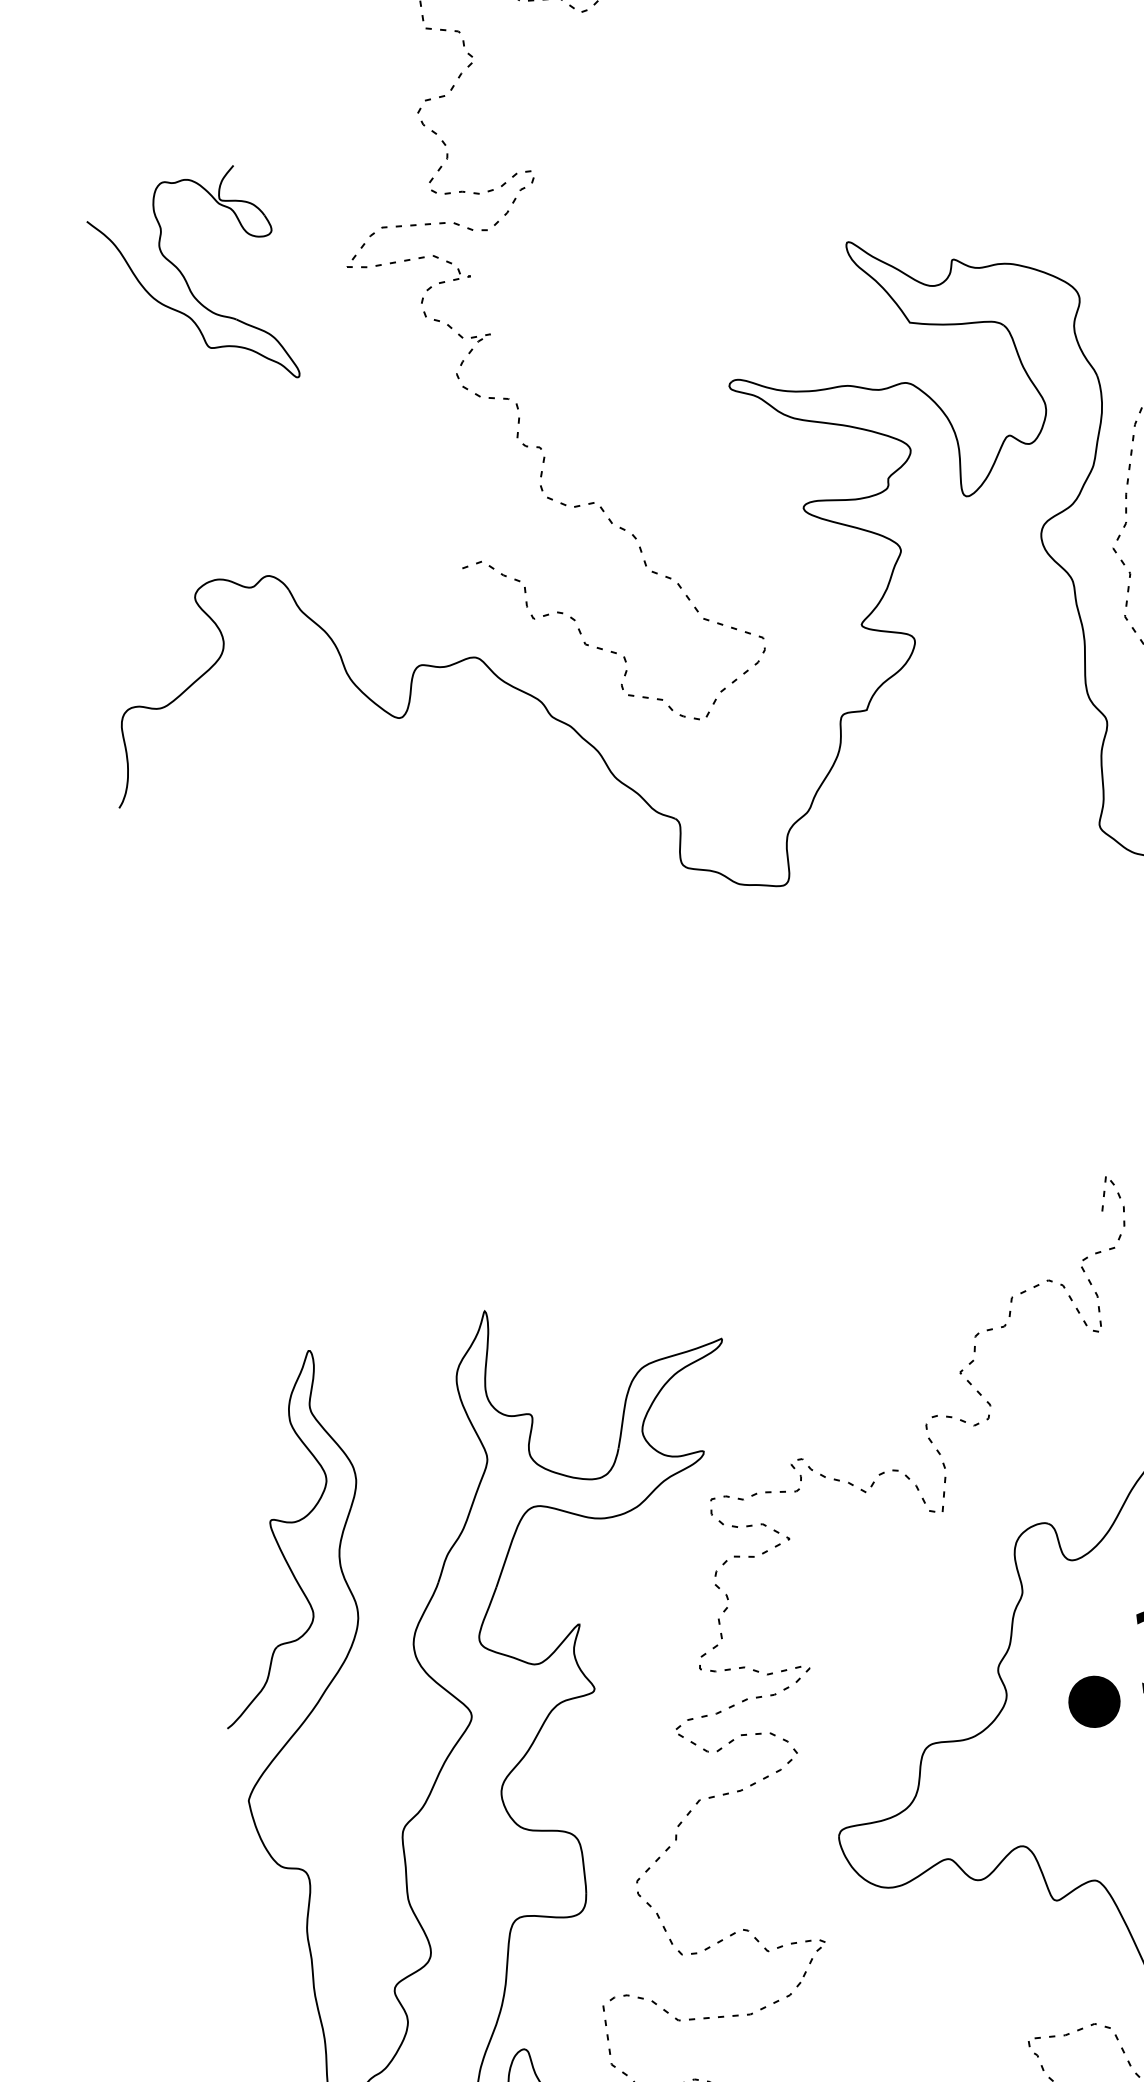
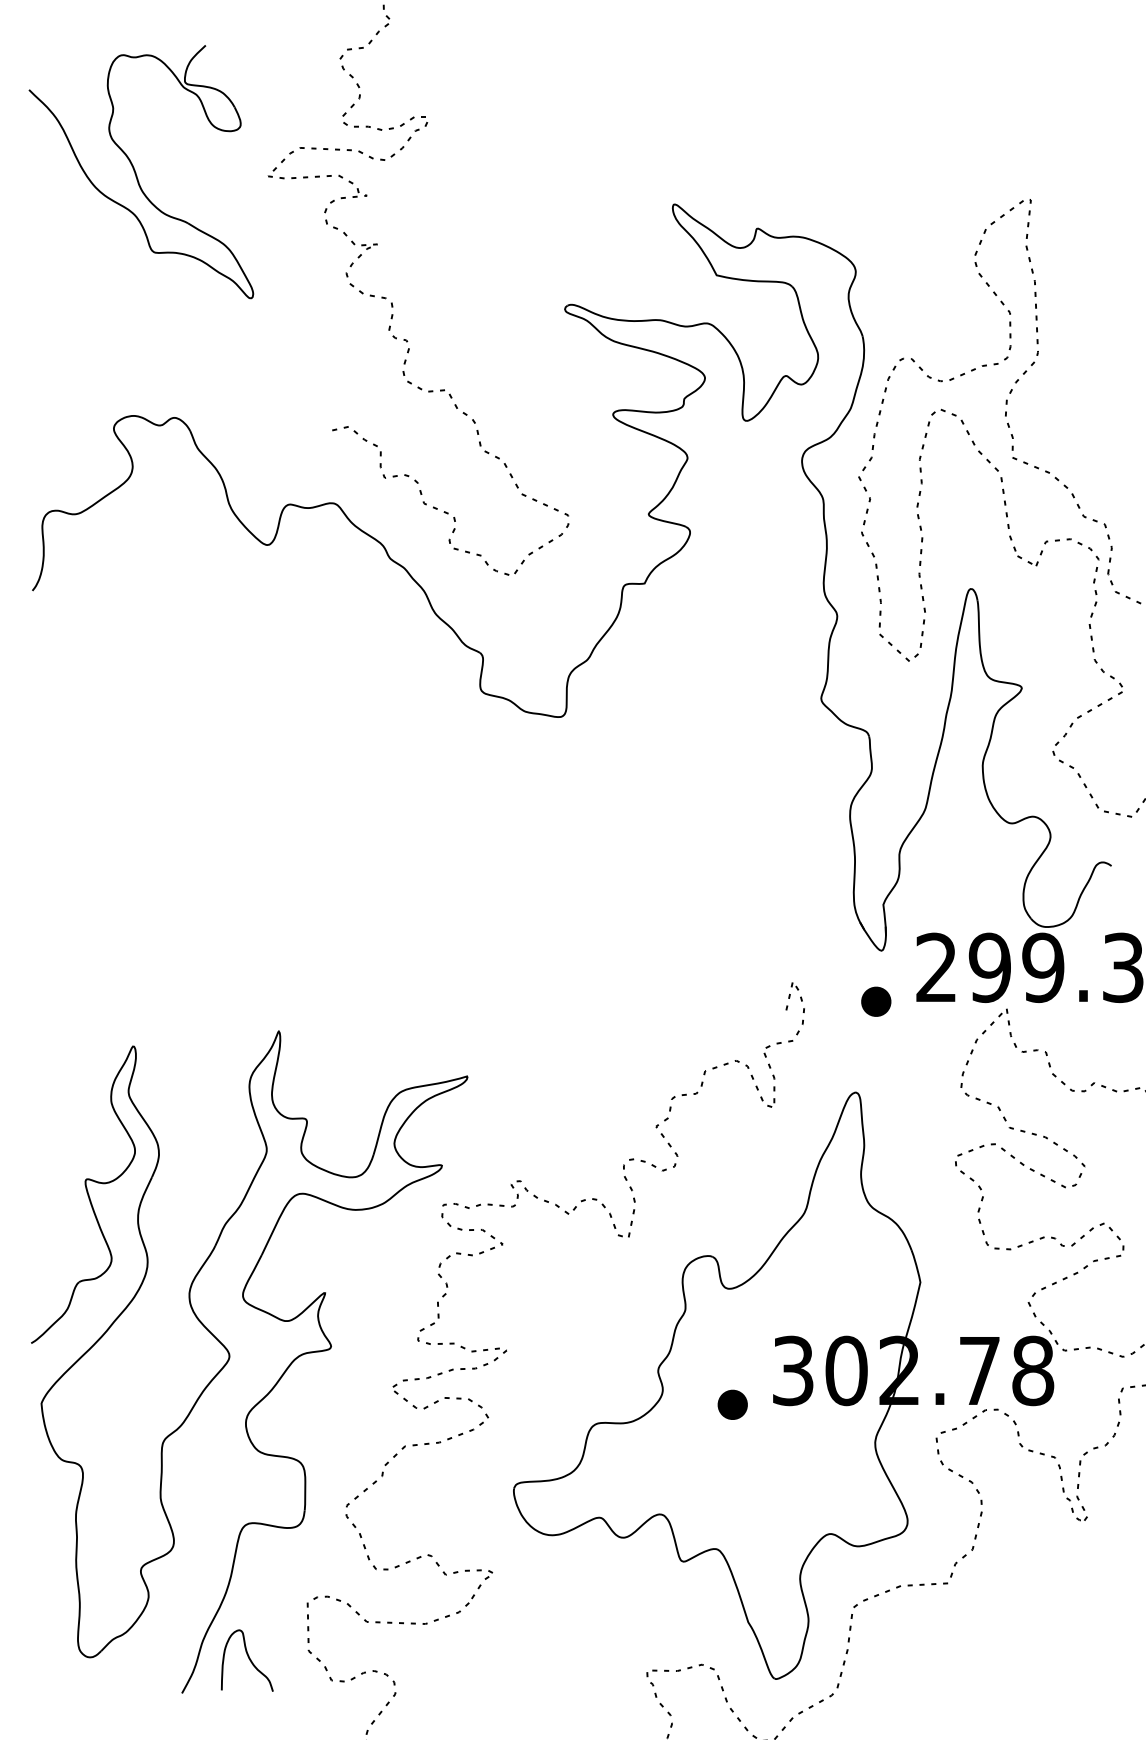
part: (191, 280) -> (141, 172), size x1.43
part: (1093, 1701) -> (732, 1404), size x0.71

